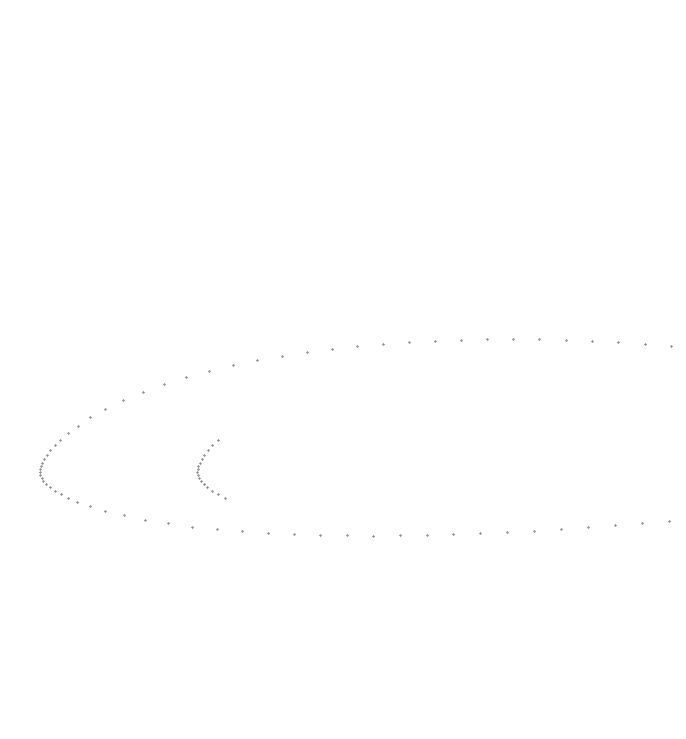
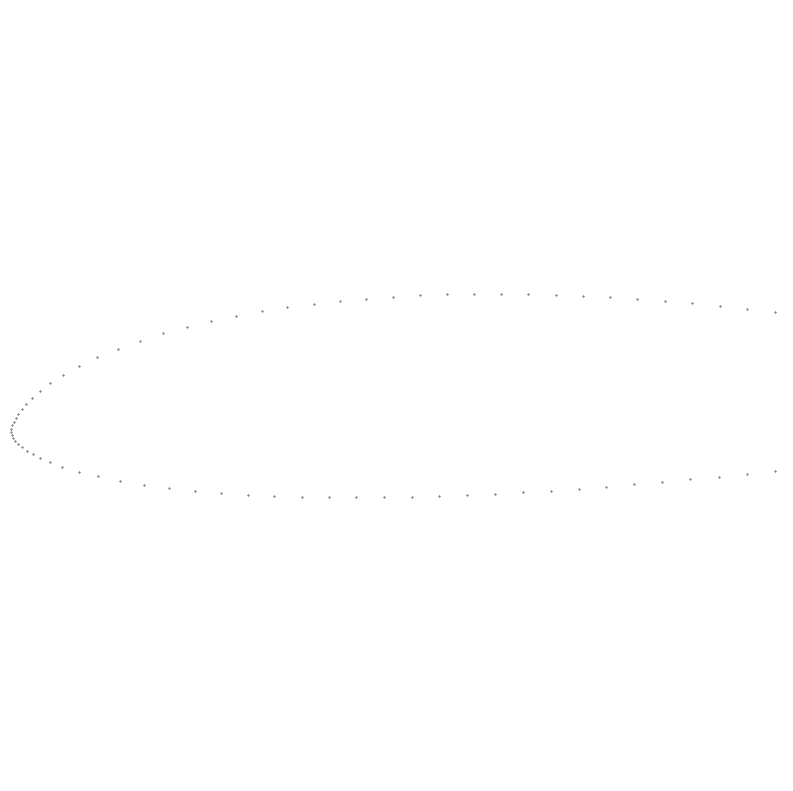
part: (201, 463) -> (178, 422), removed

